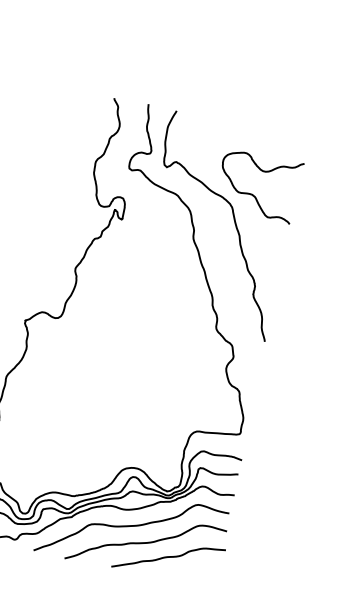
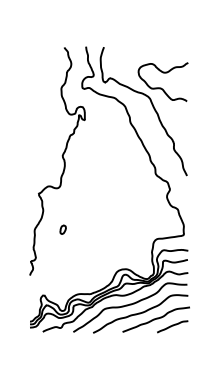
part: (50, 384) -> (62, 229), added
curve: (191, 574) -> (172, 326), added

